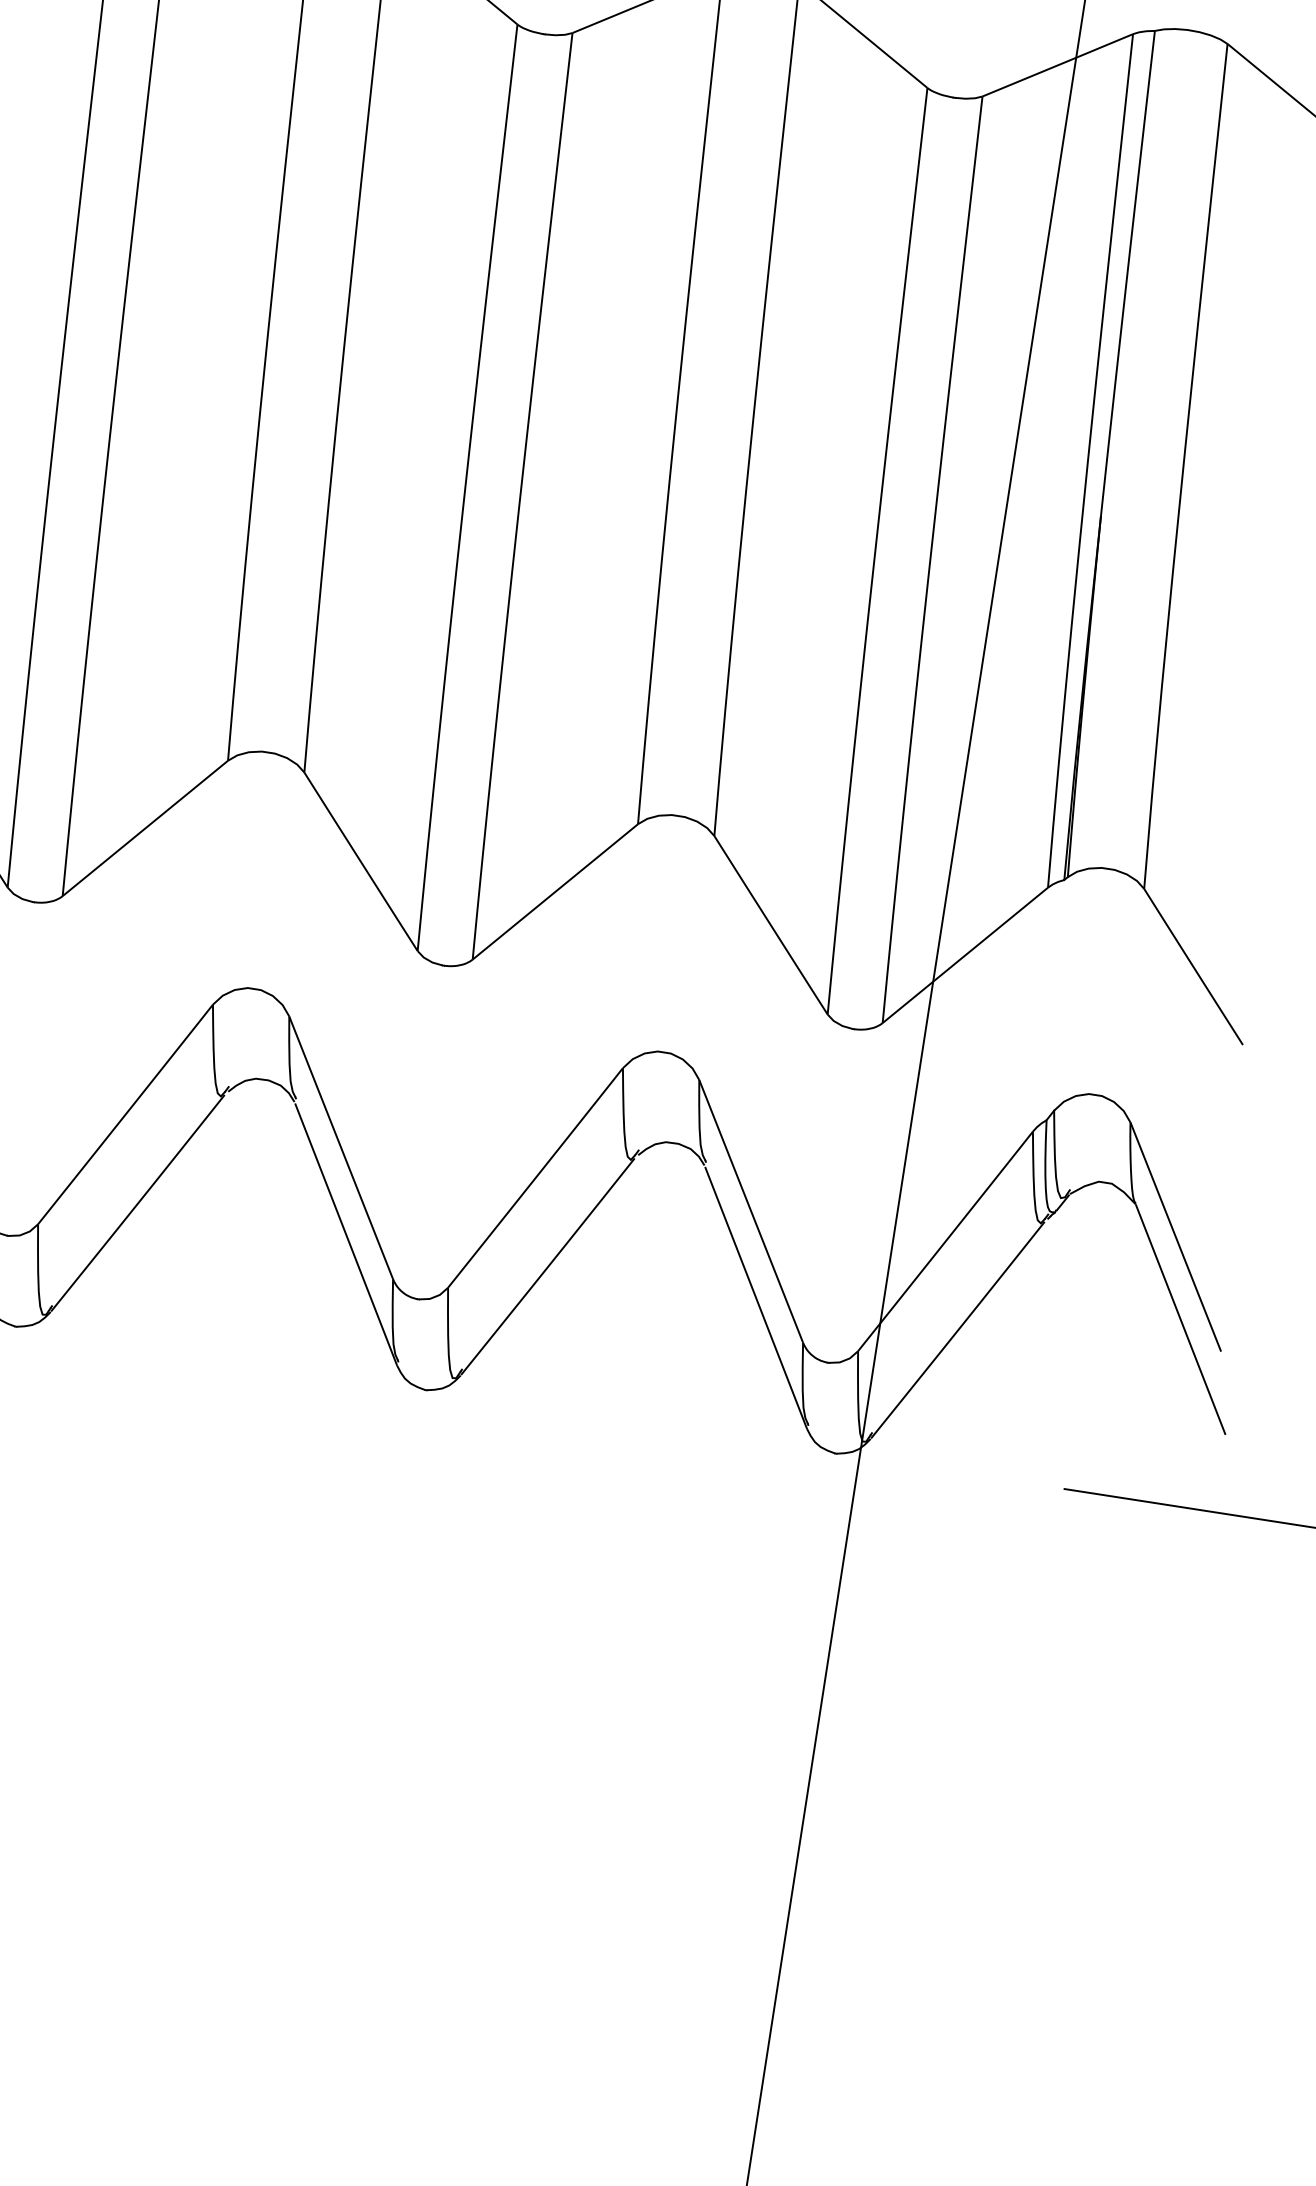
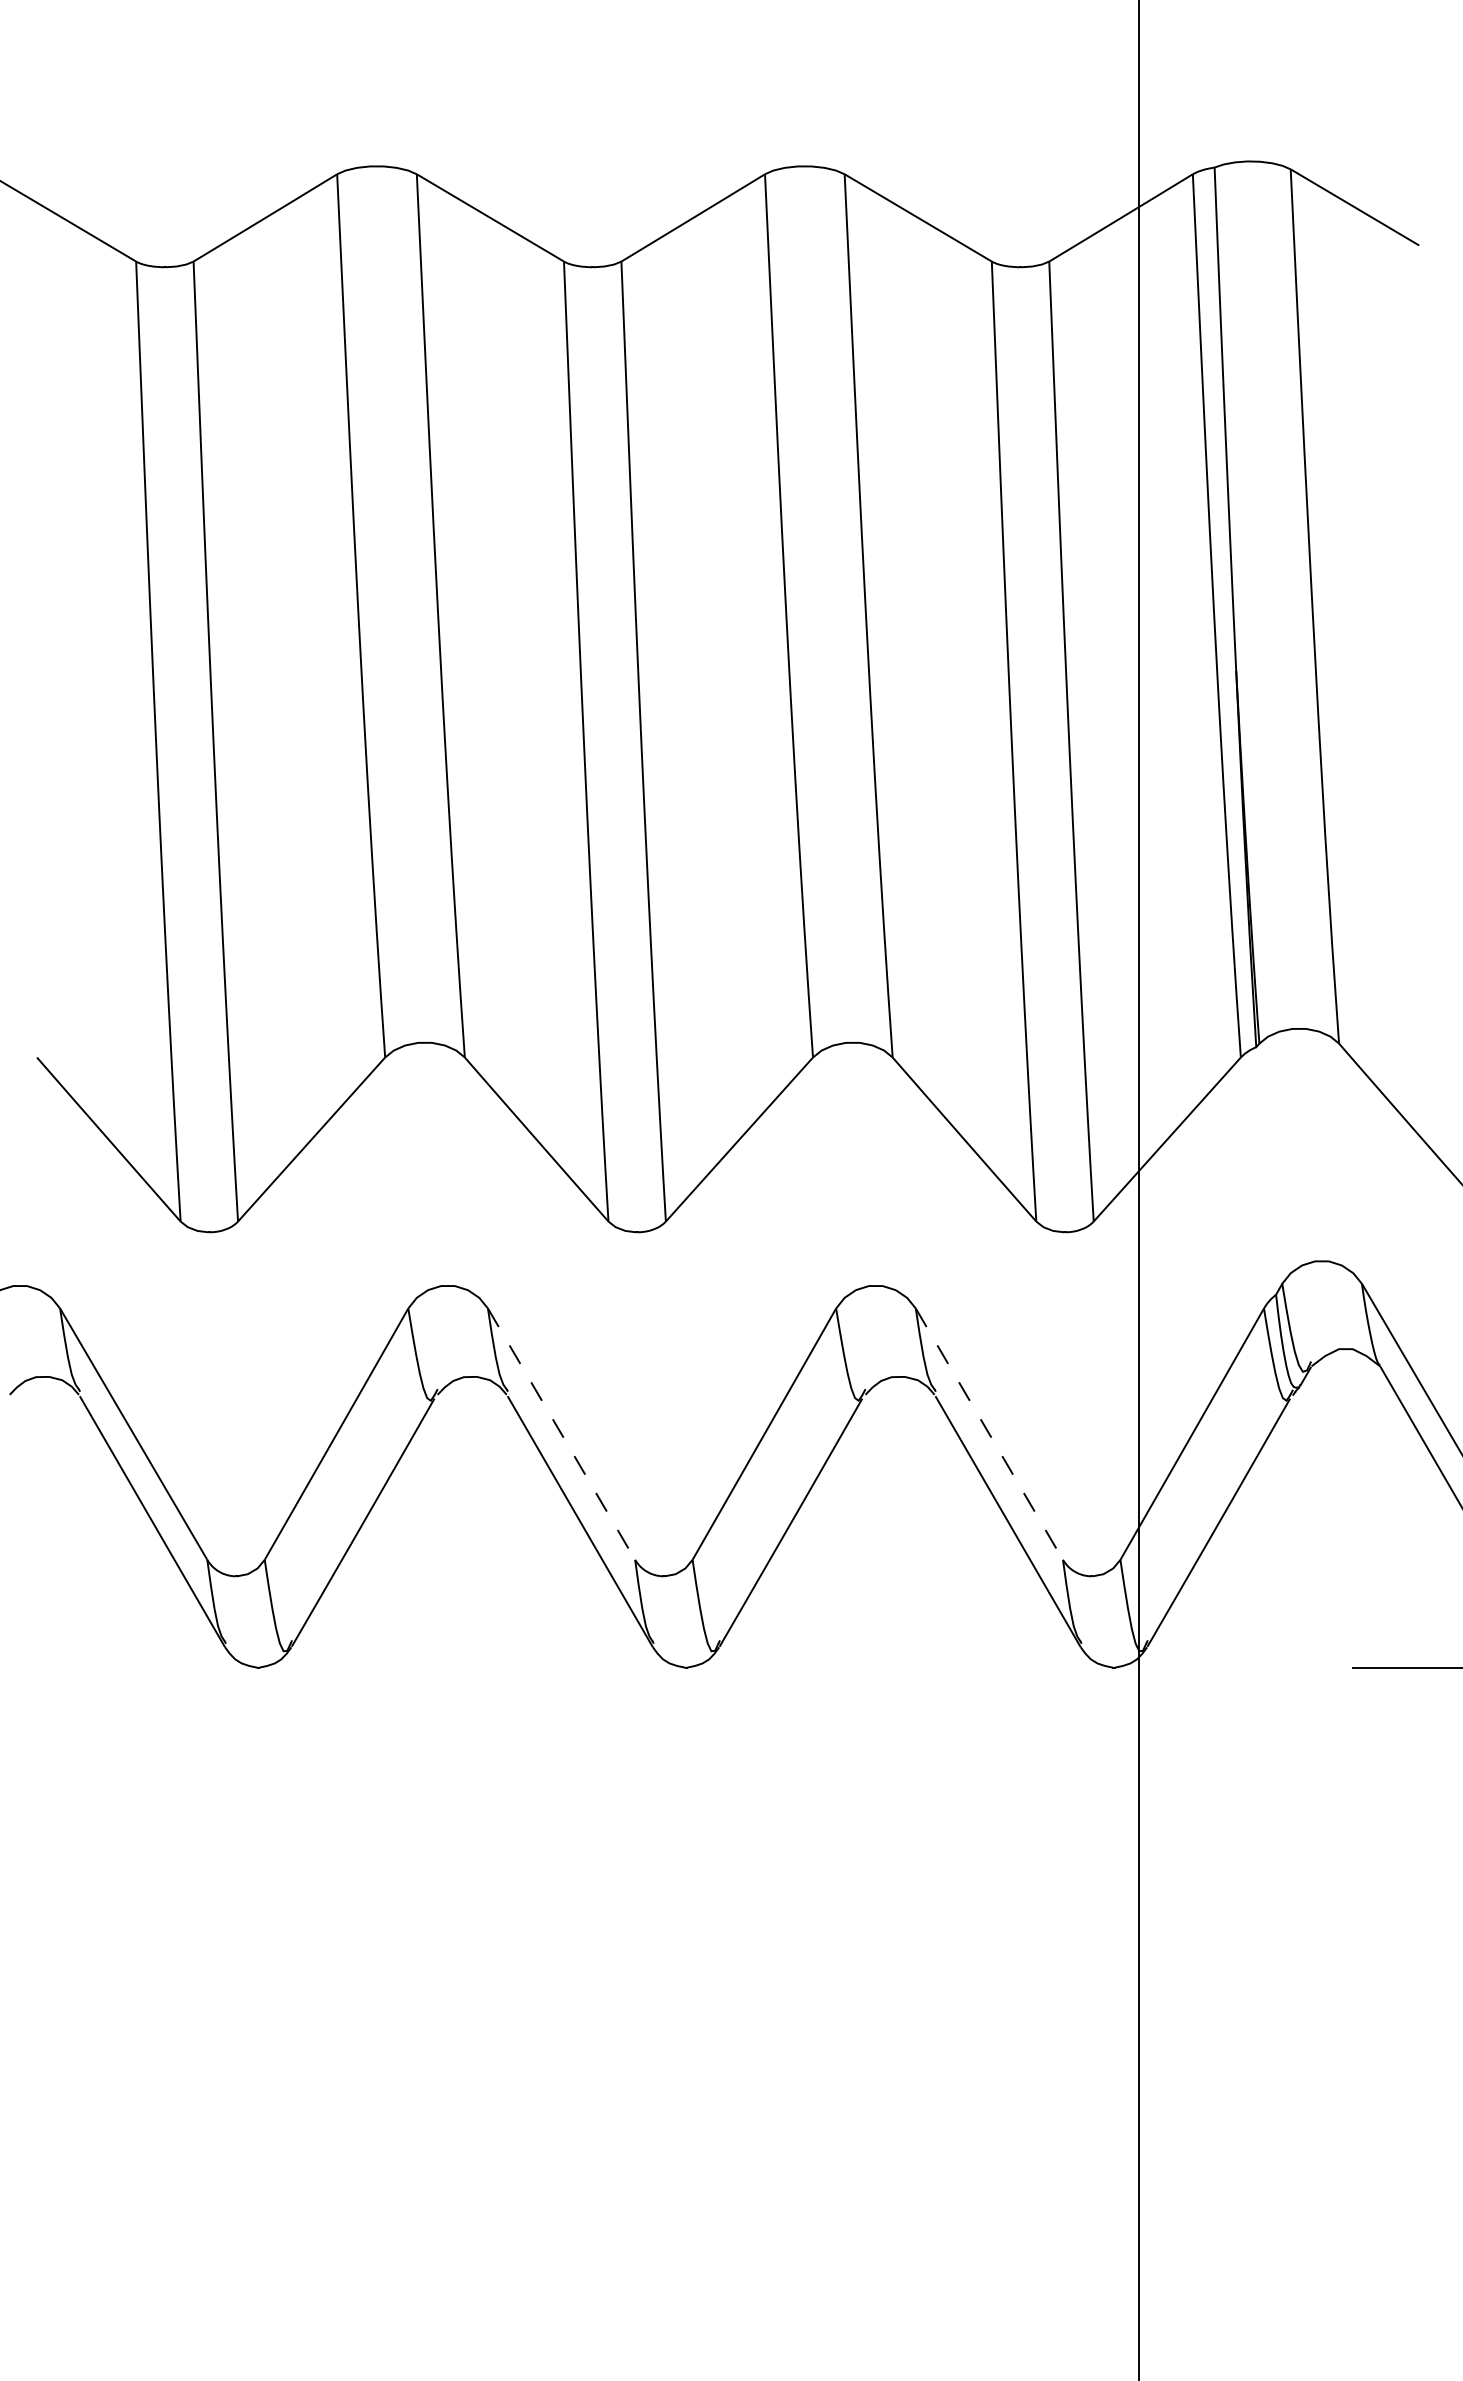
line: (341, 1147) -> (561, 1433), solid -> dashed
line: (751, 1210) -> (989, 1433), solid -> dashed

